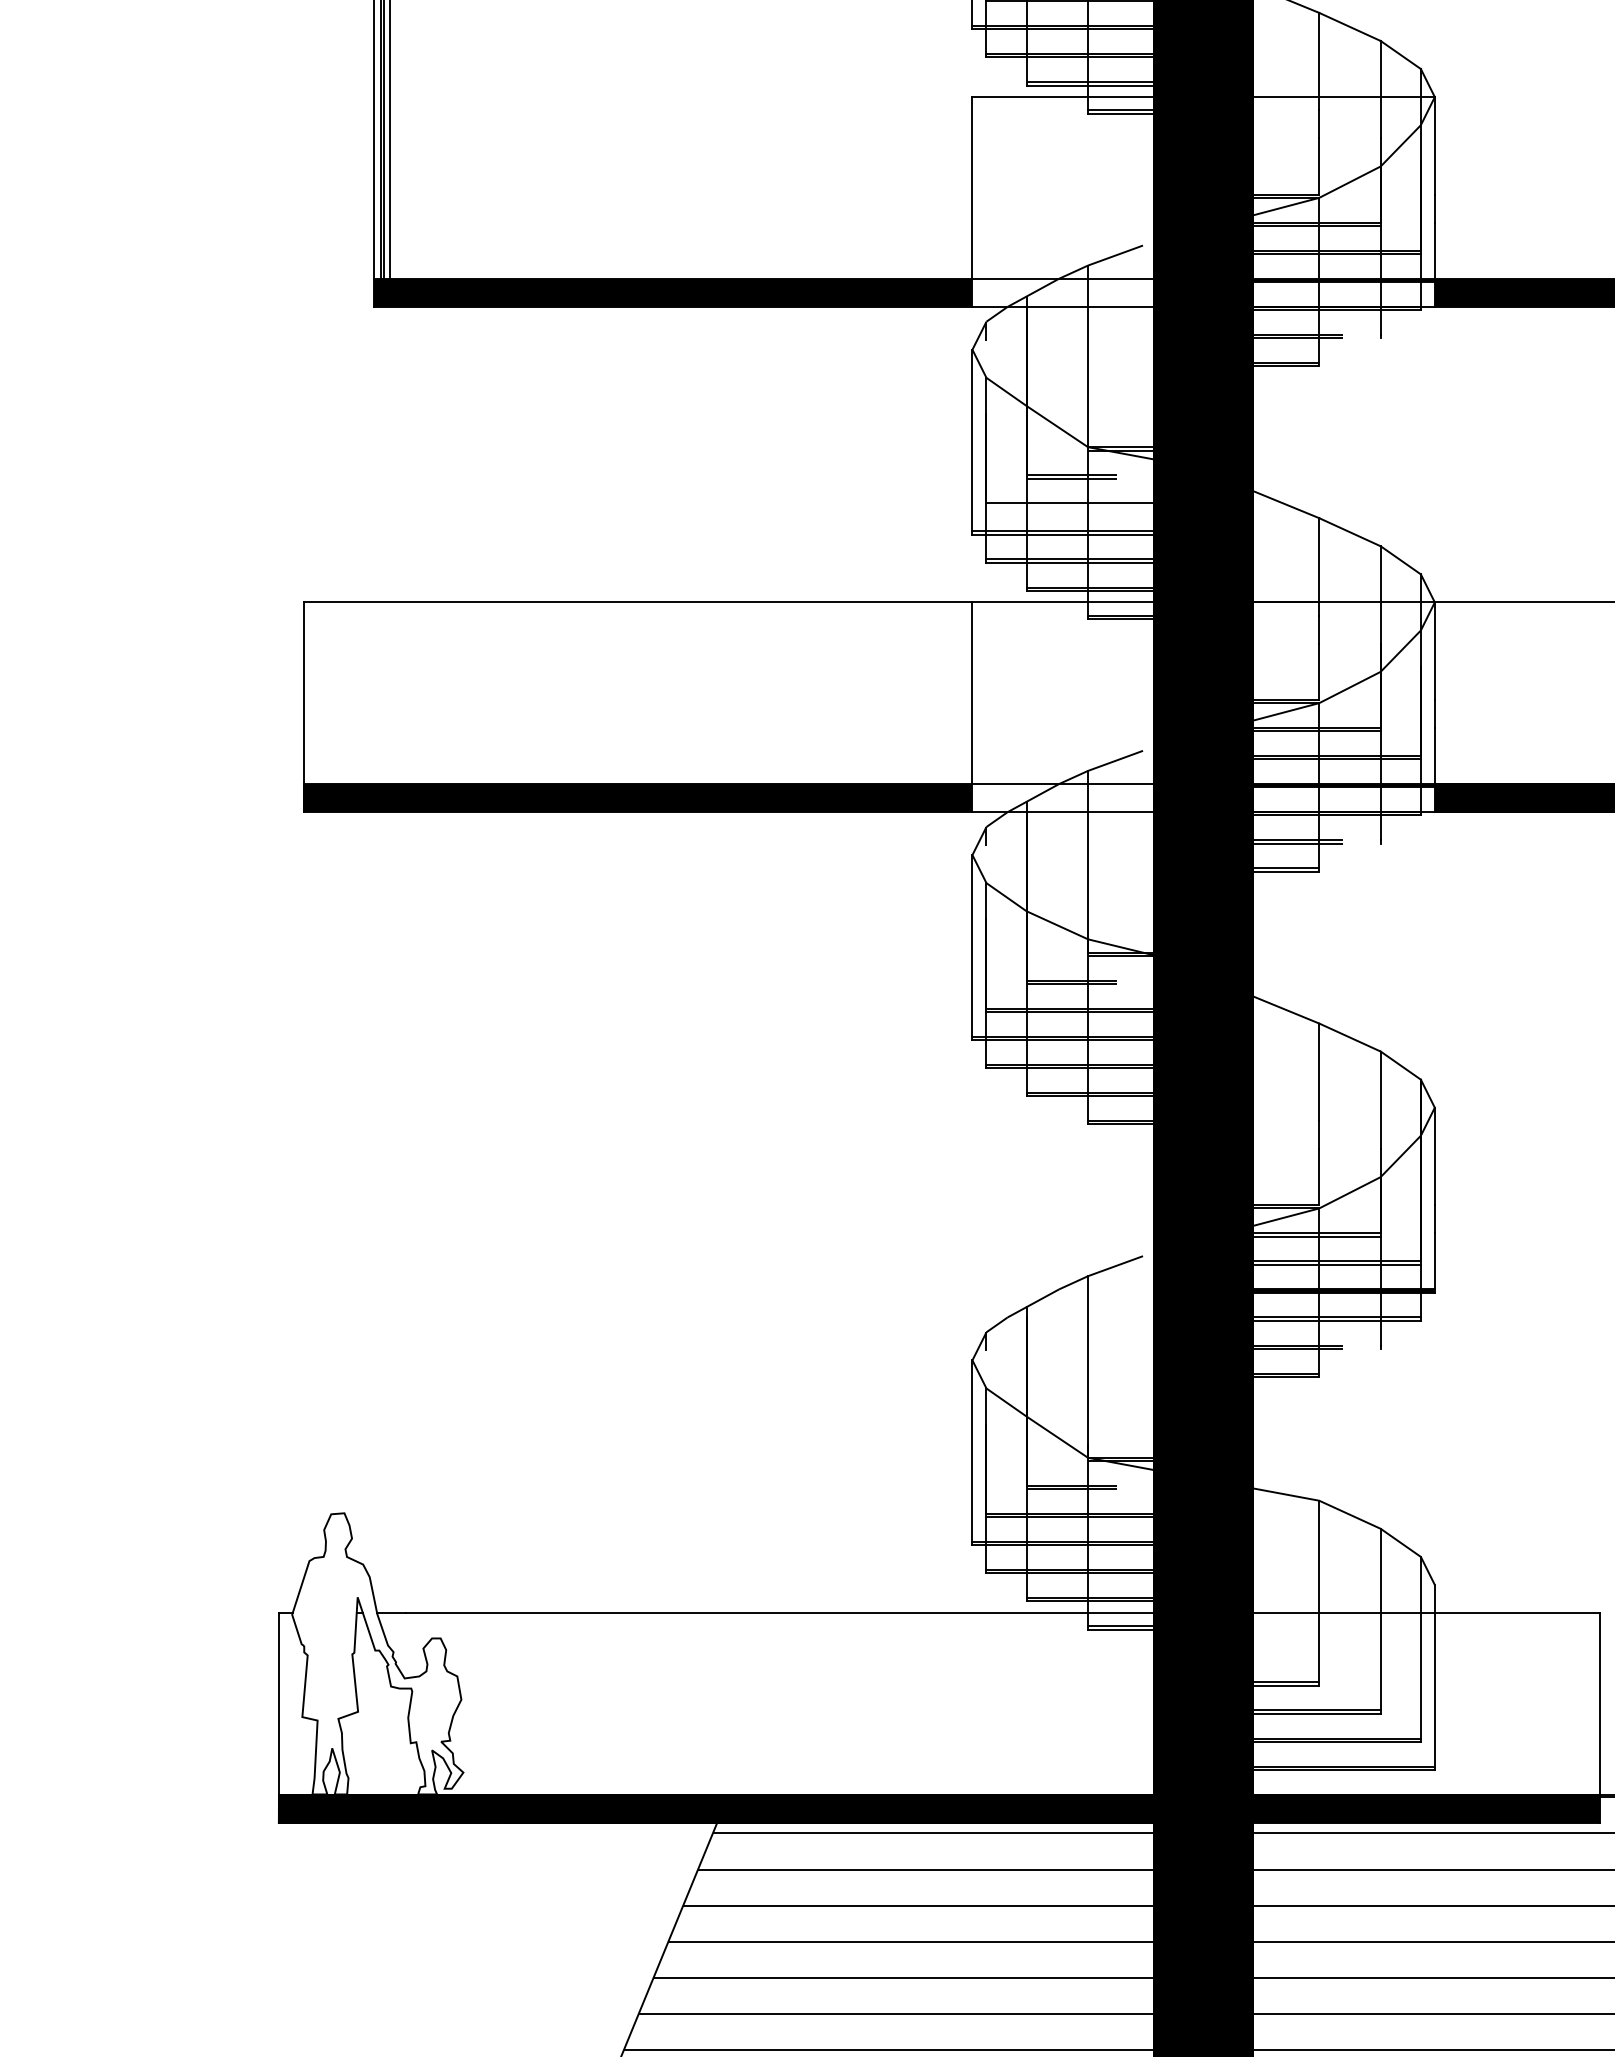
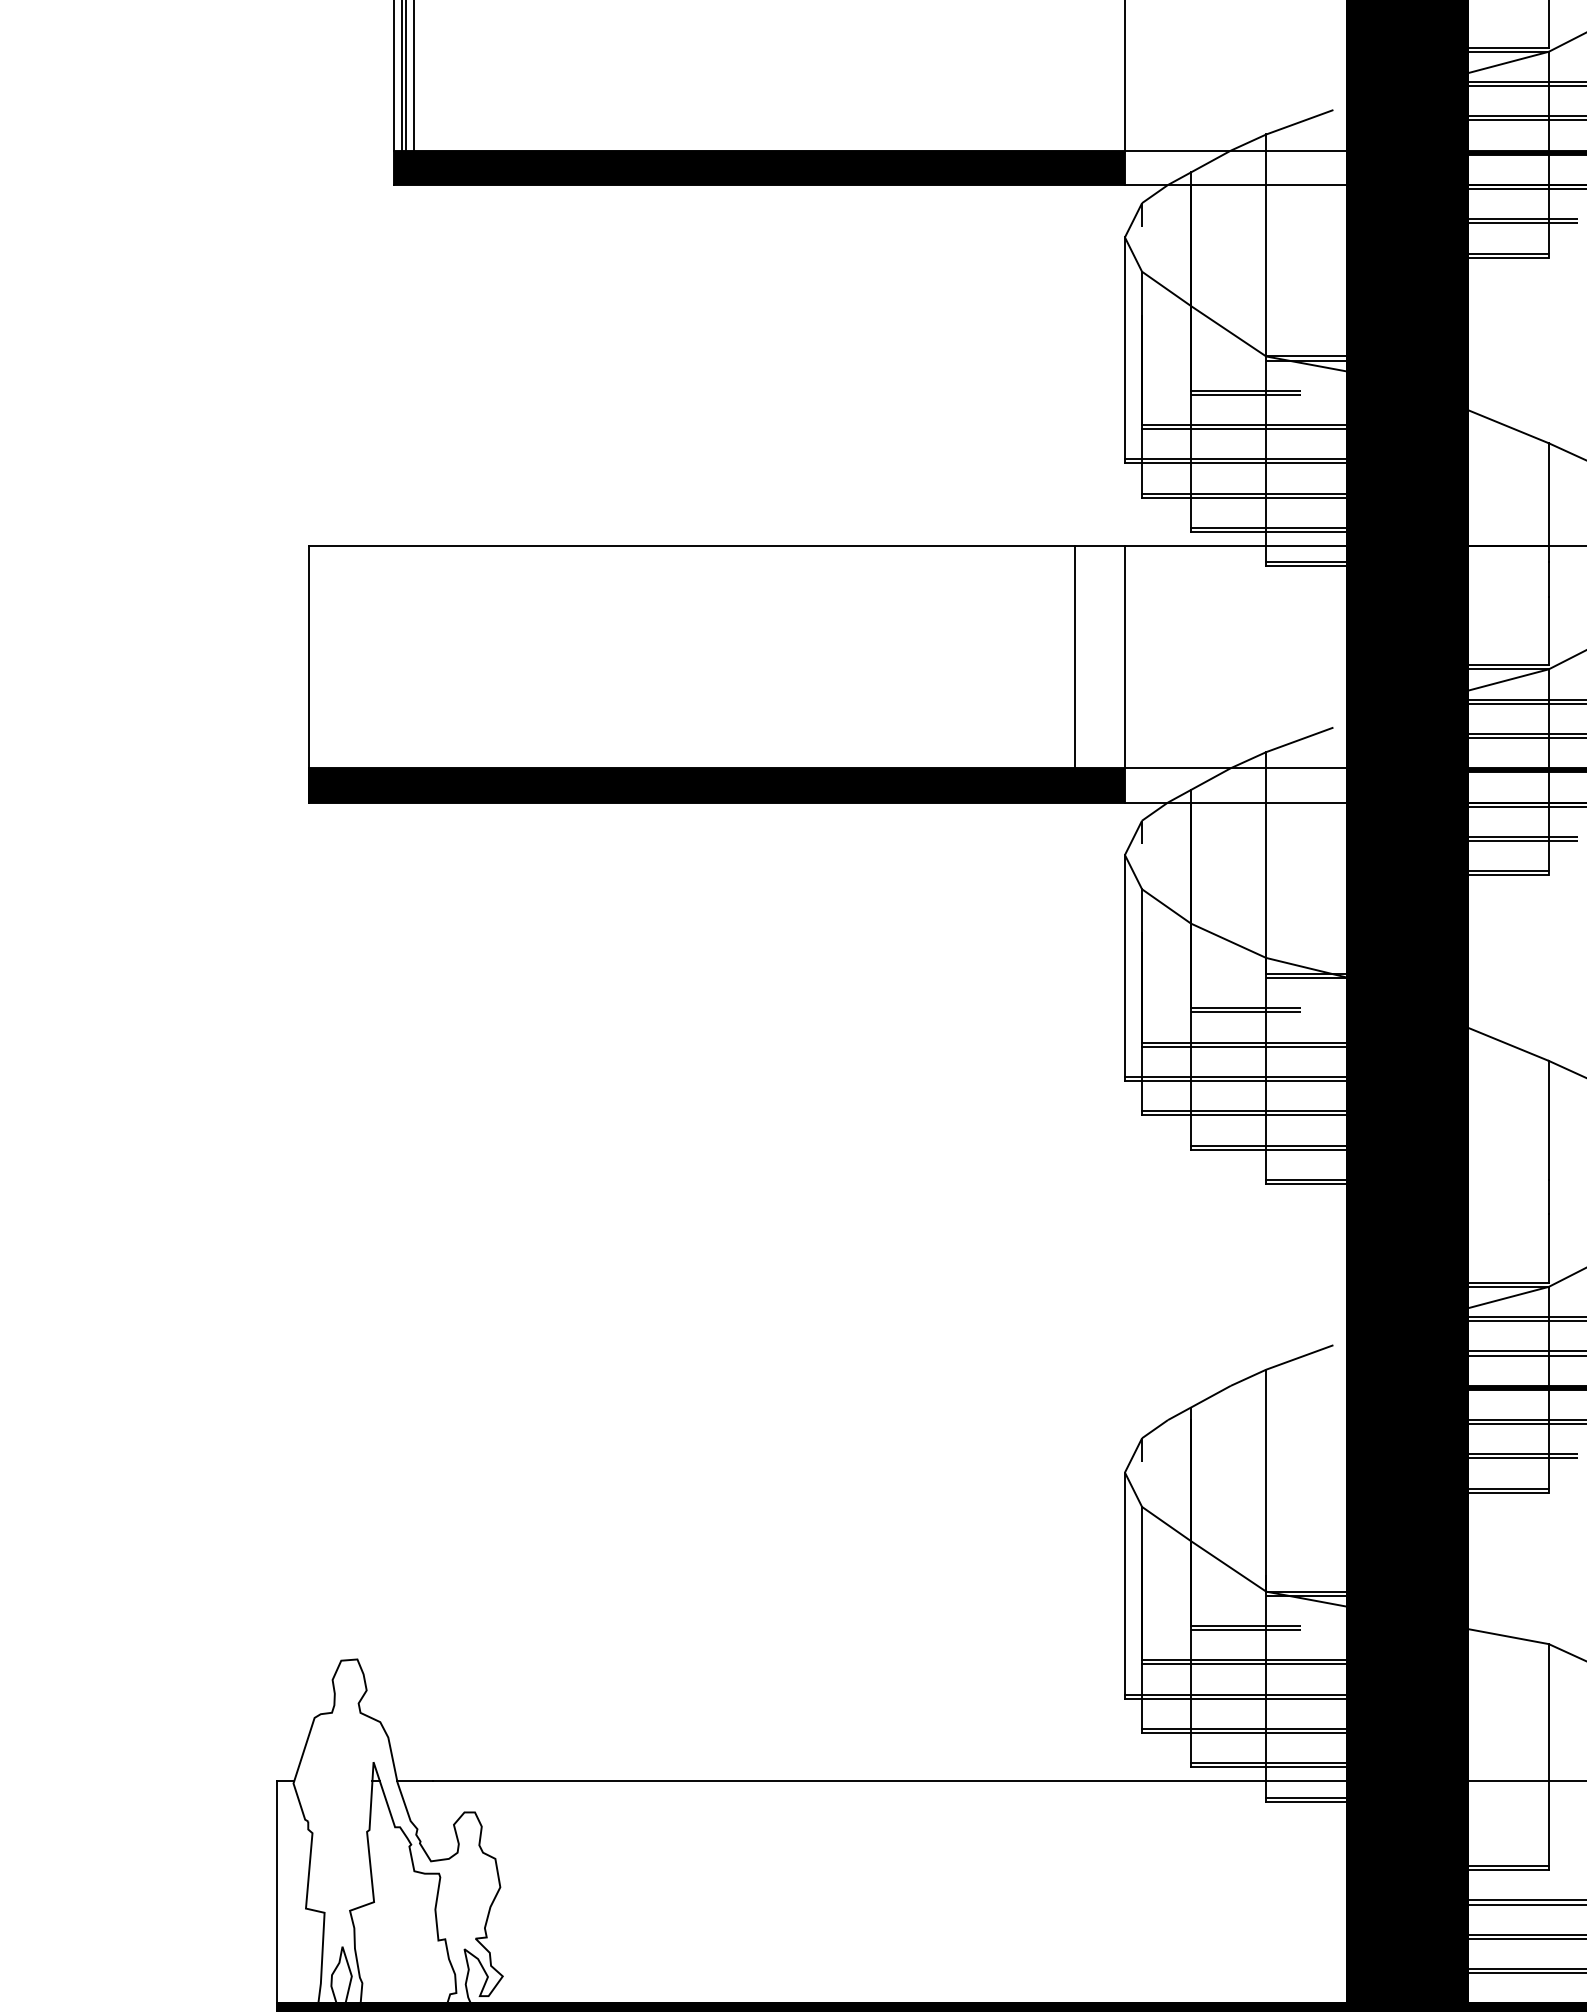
line: (1070, 506) -> (1244, 428), added
line: (931, 693) -> (1074, 657), added

